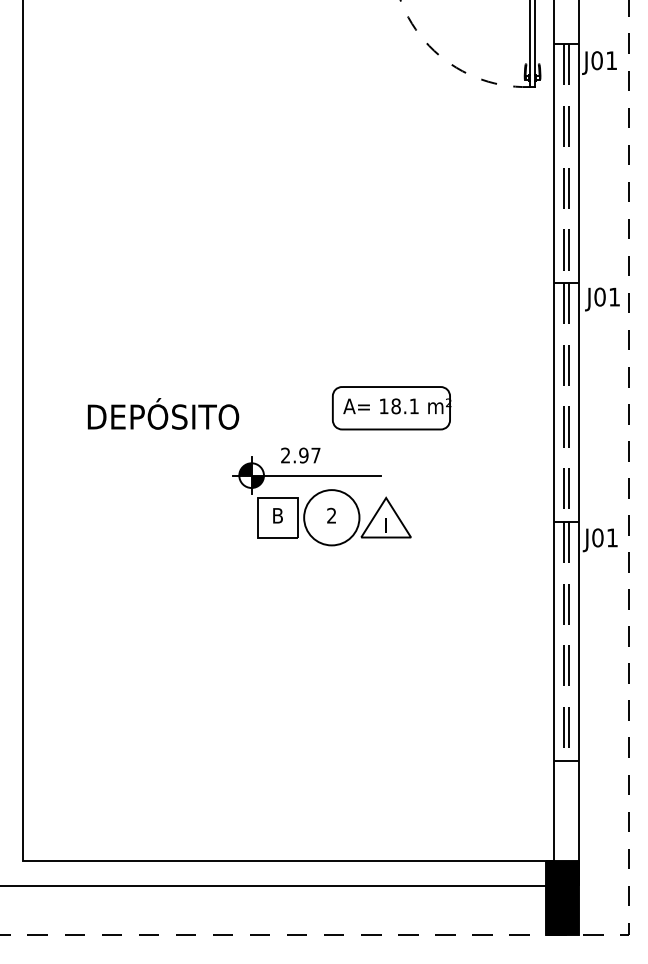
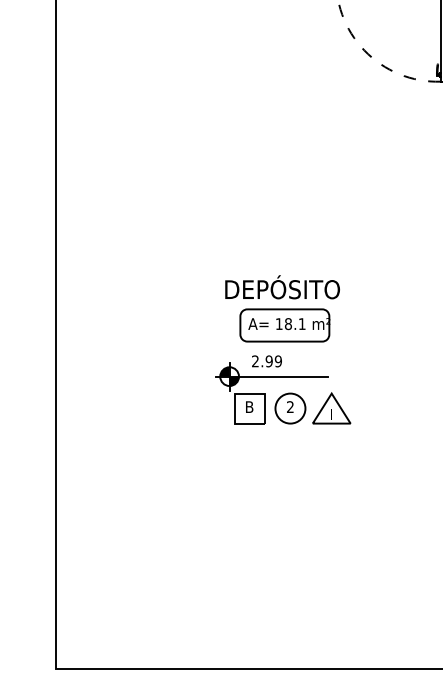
part: (391, 408) -> (284, 325), moved
text: (163, 413) -> (282, 286), moved
text: (315, 455) -> (278, 361), 2.97 -> 2.99
circle: (331, 517) -> (290, 408), size x0.71

